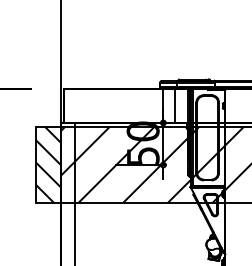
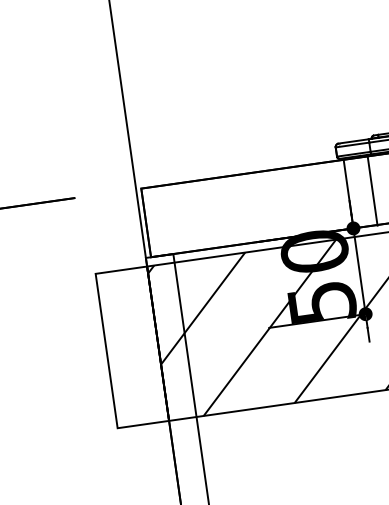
hatch: (48, 164) -> (131, 346), removed

